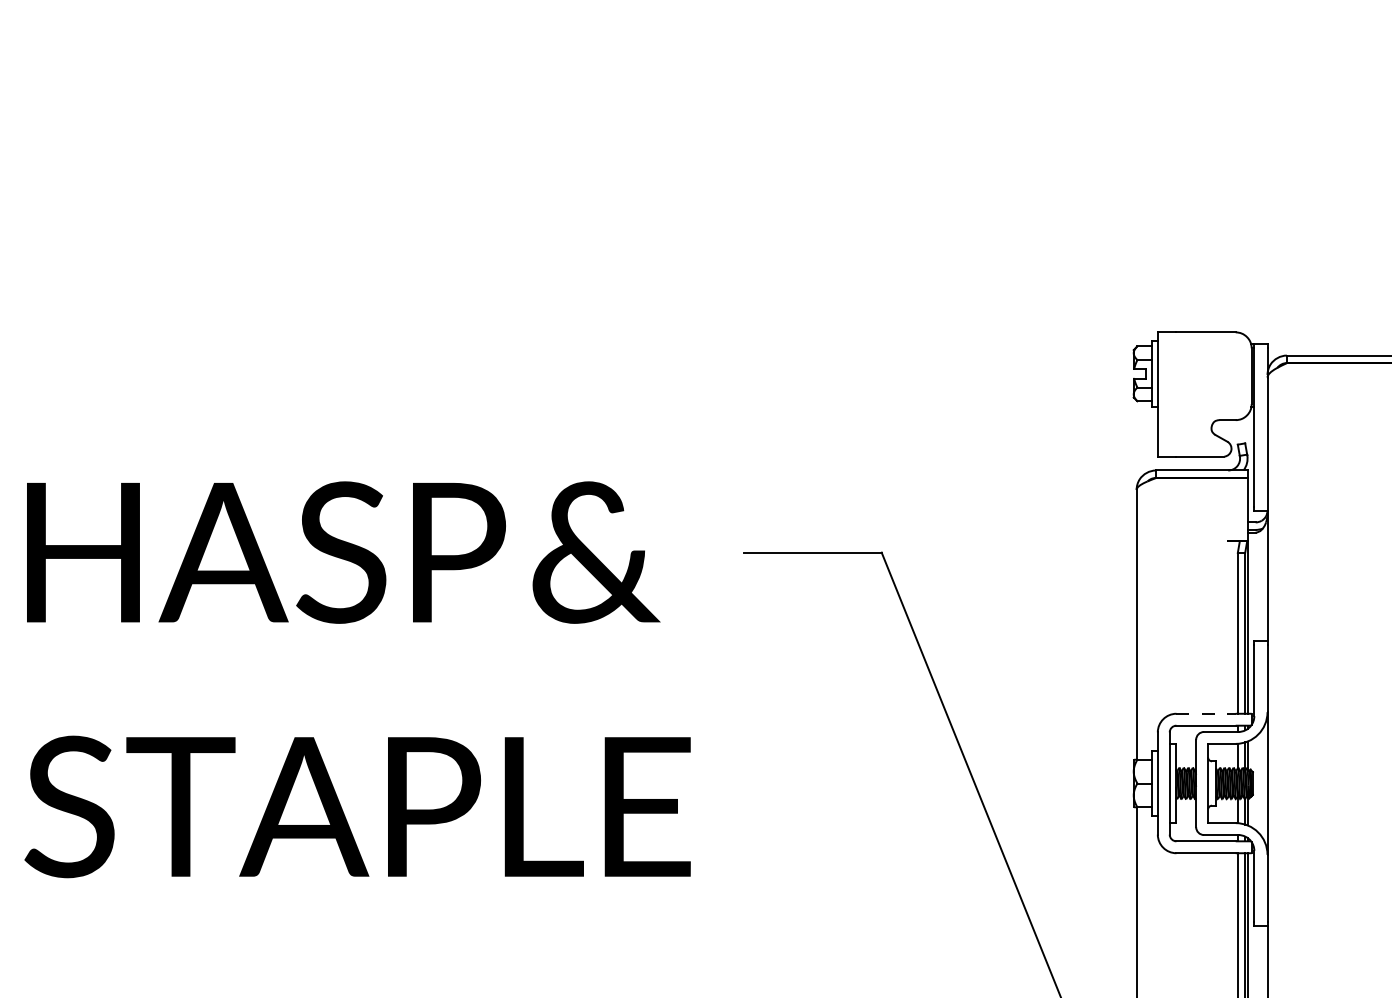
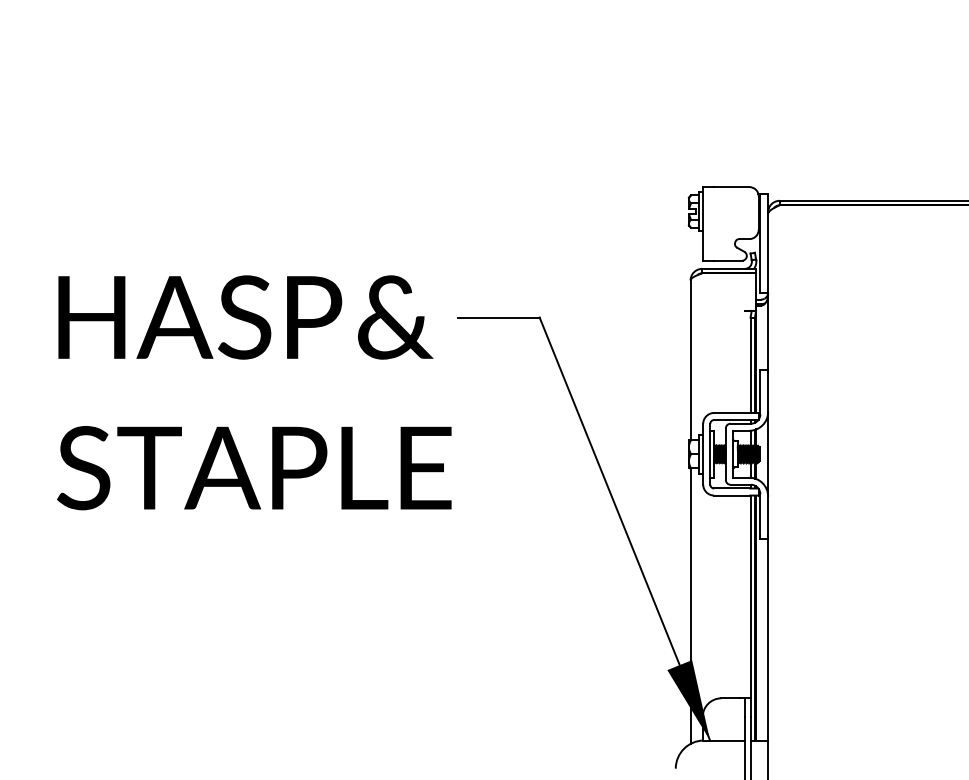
text: (357, 679) -> (254, 392), moved
line: (1205, 713) -> (731, 412), dashed -> solid

